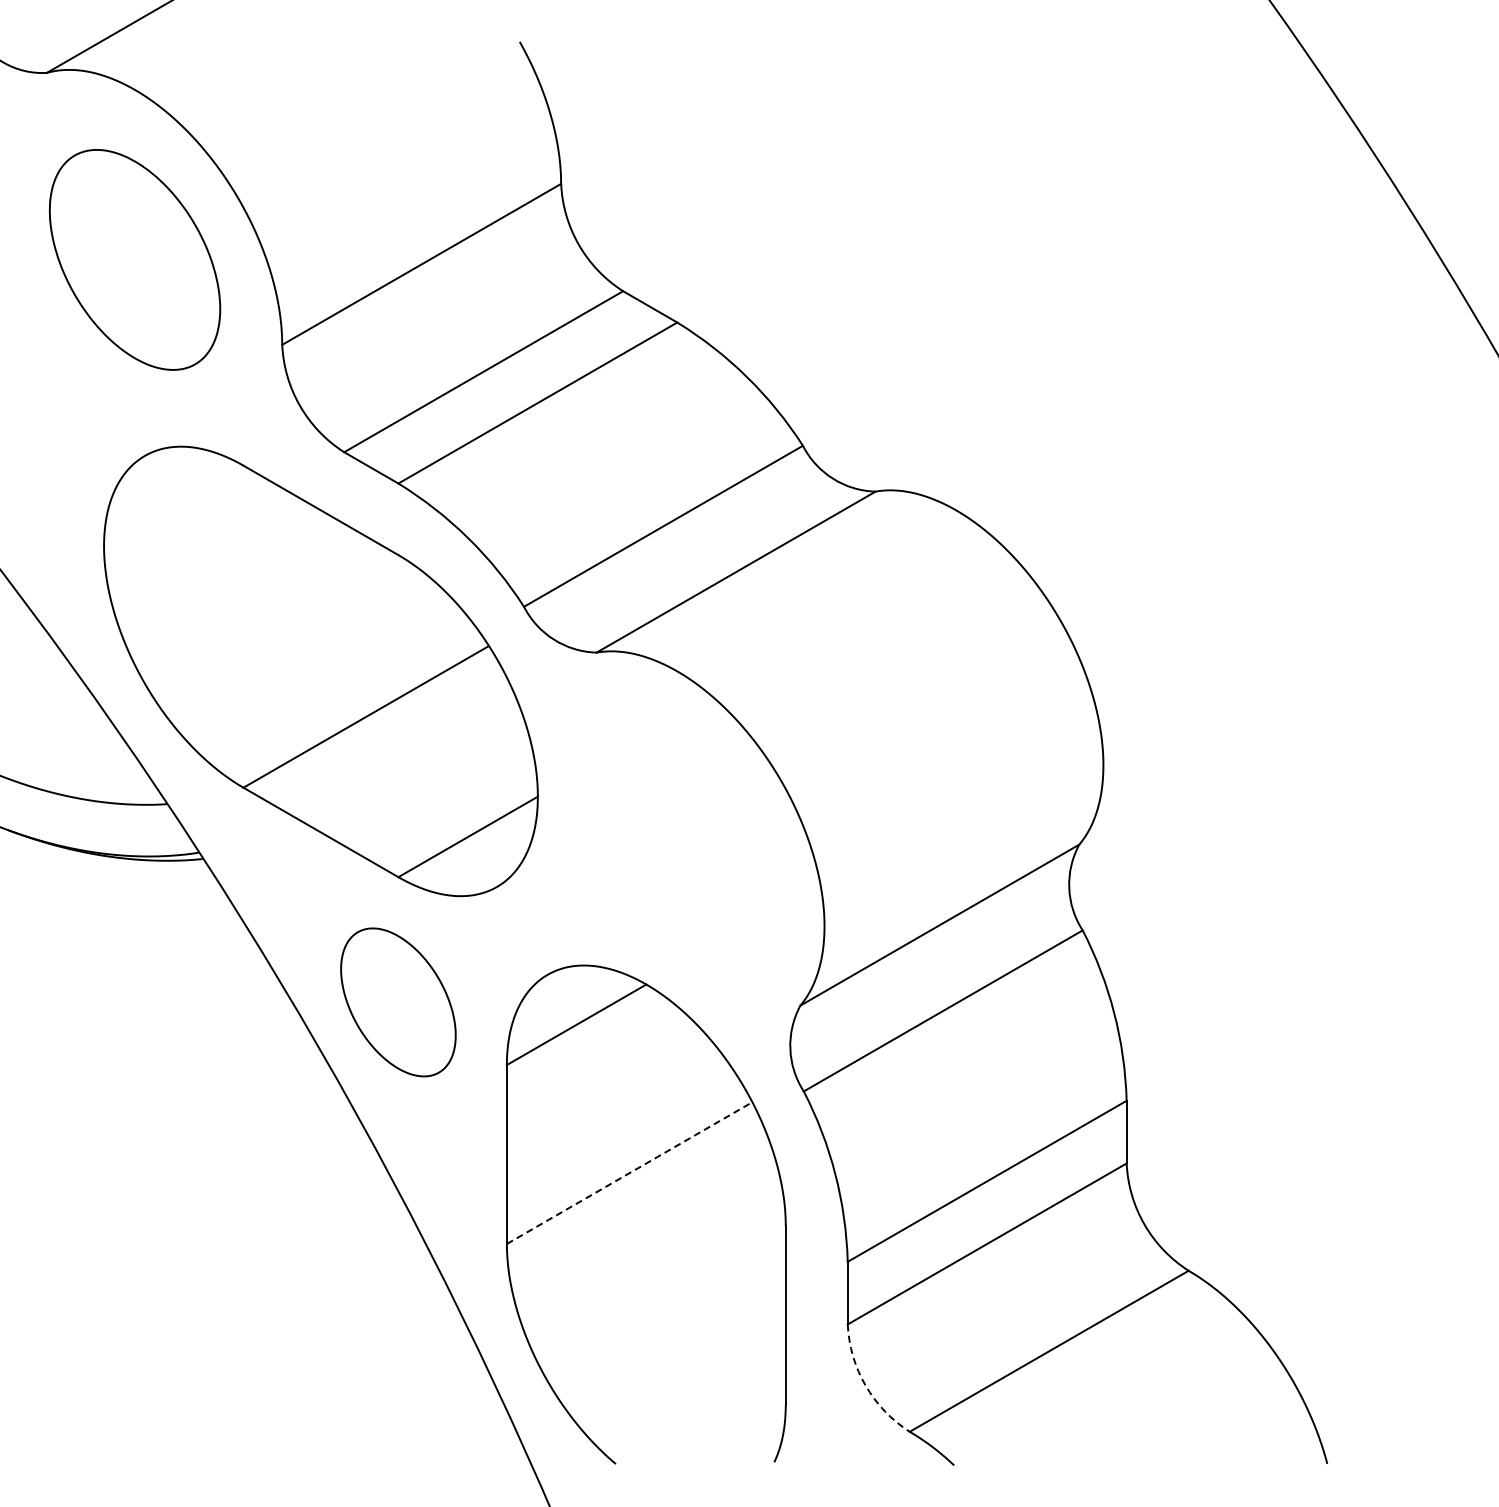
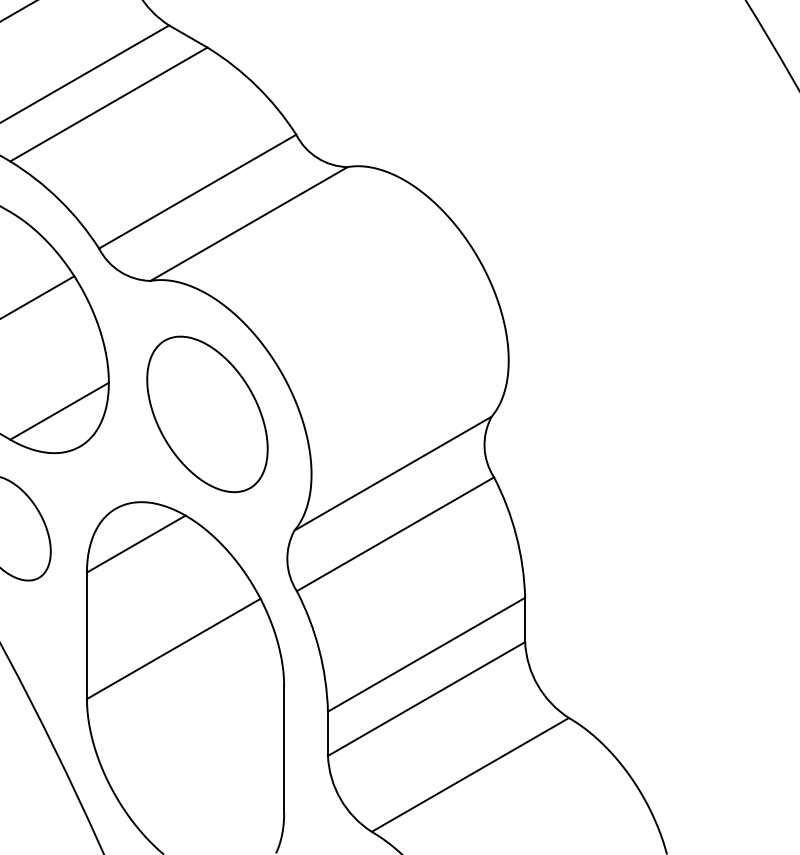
part: (677, 841) -> (207, 414), added
line: (629, 1173) -> (173, 649), dashed -> solid
arc: (865, 1385) -> (340, 799), dashed -> solid

